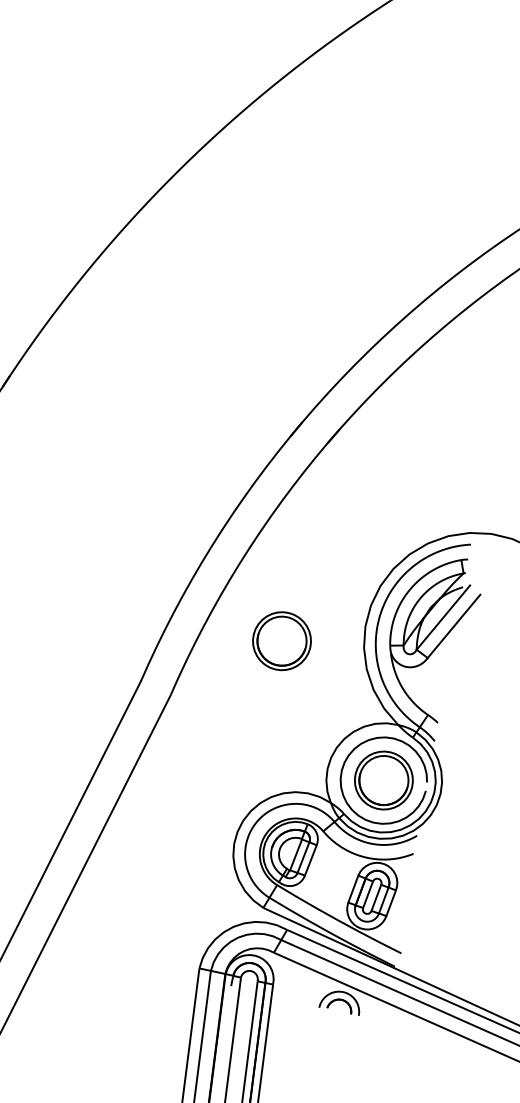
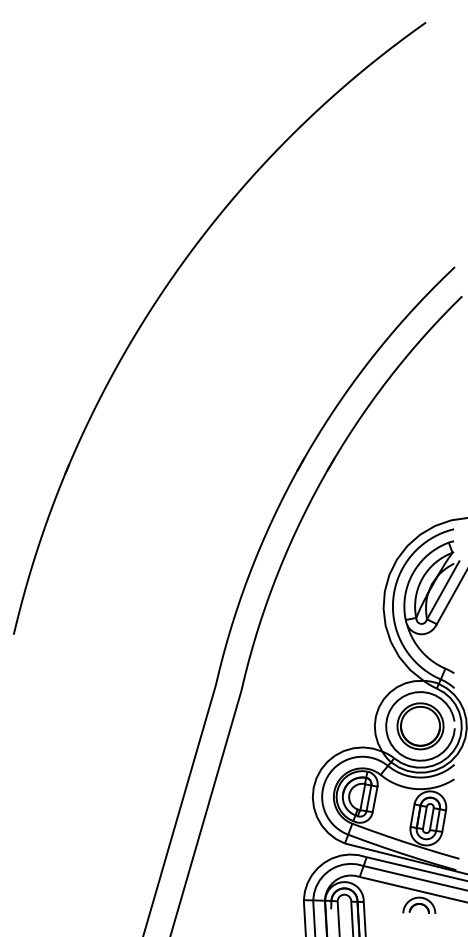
part: (281, 641) -> (320, 632), removed

